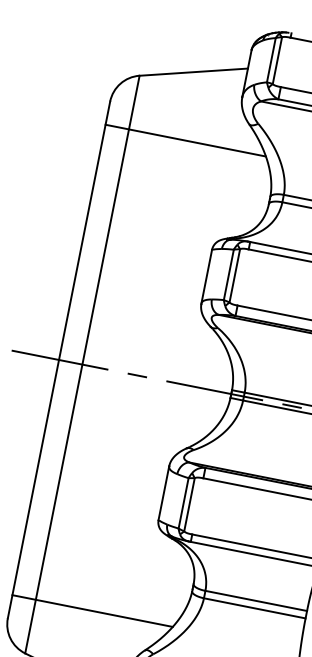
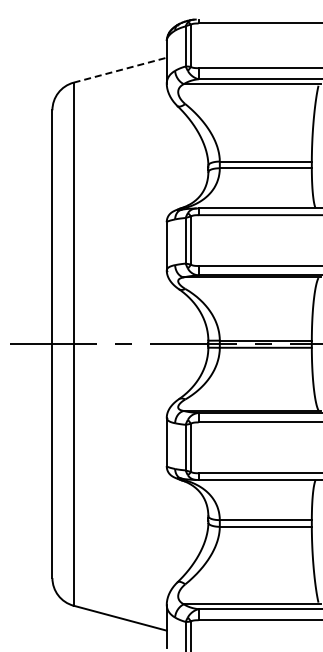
line: (194, 72) -> (120, 70), solid -> dashed
line: (185, 140) -> (124, 131), removed
line: (91, 611) -> (124, 557), removed

